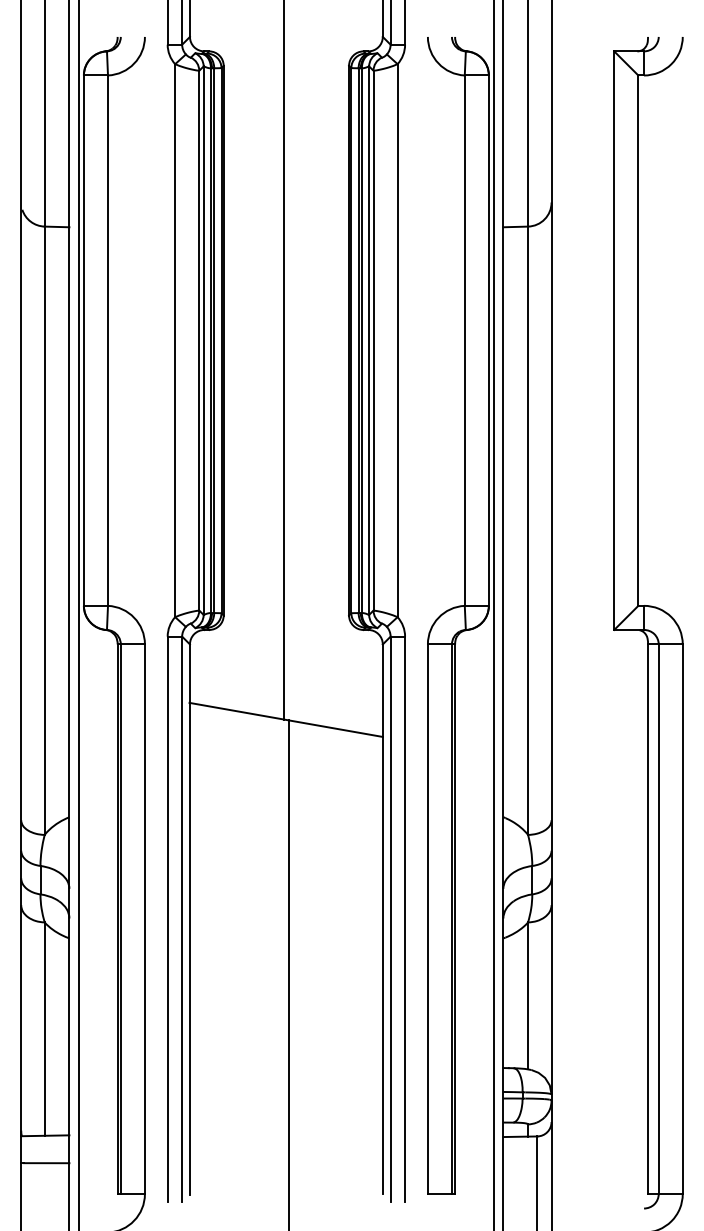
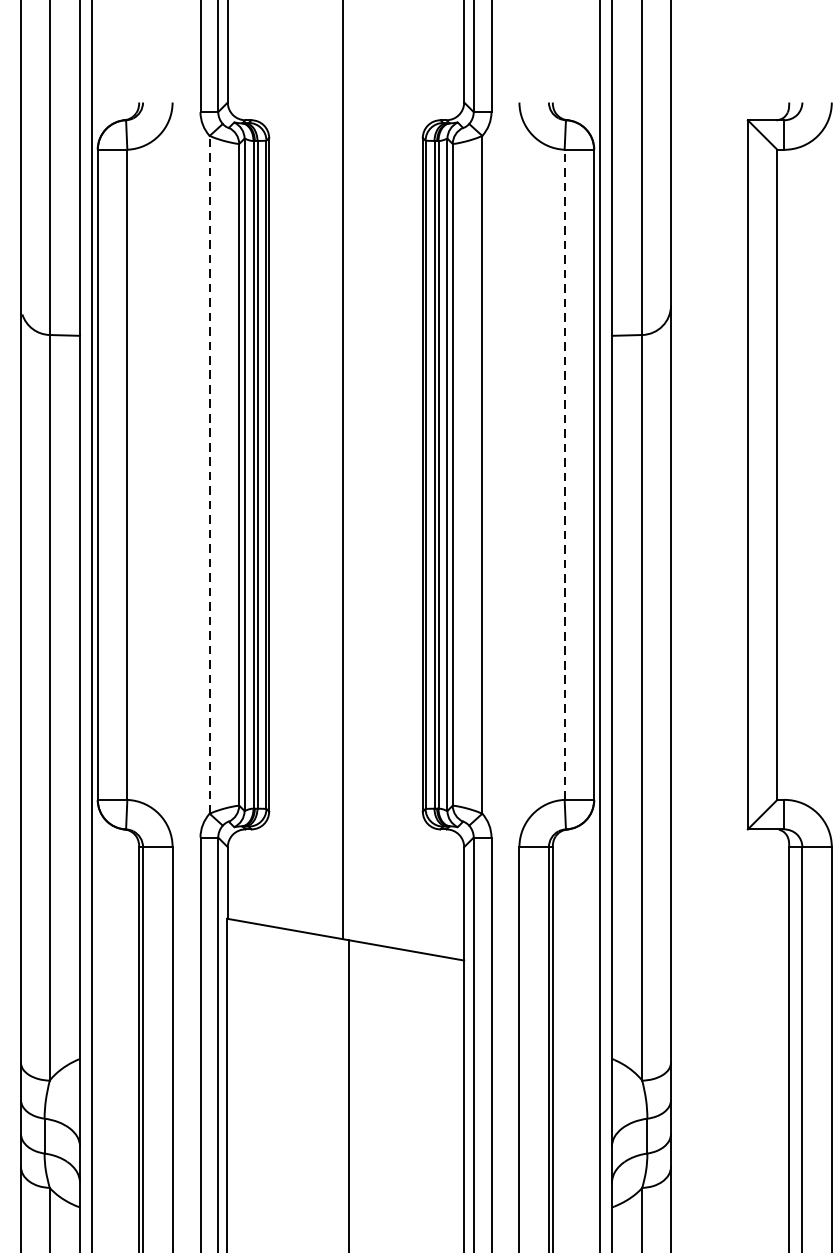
line: (175, 340) -> (210, 474), solid -> dashed
line: (464, 340) -> (564, 474), solid -> dashed

